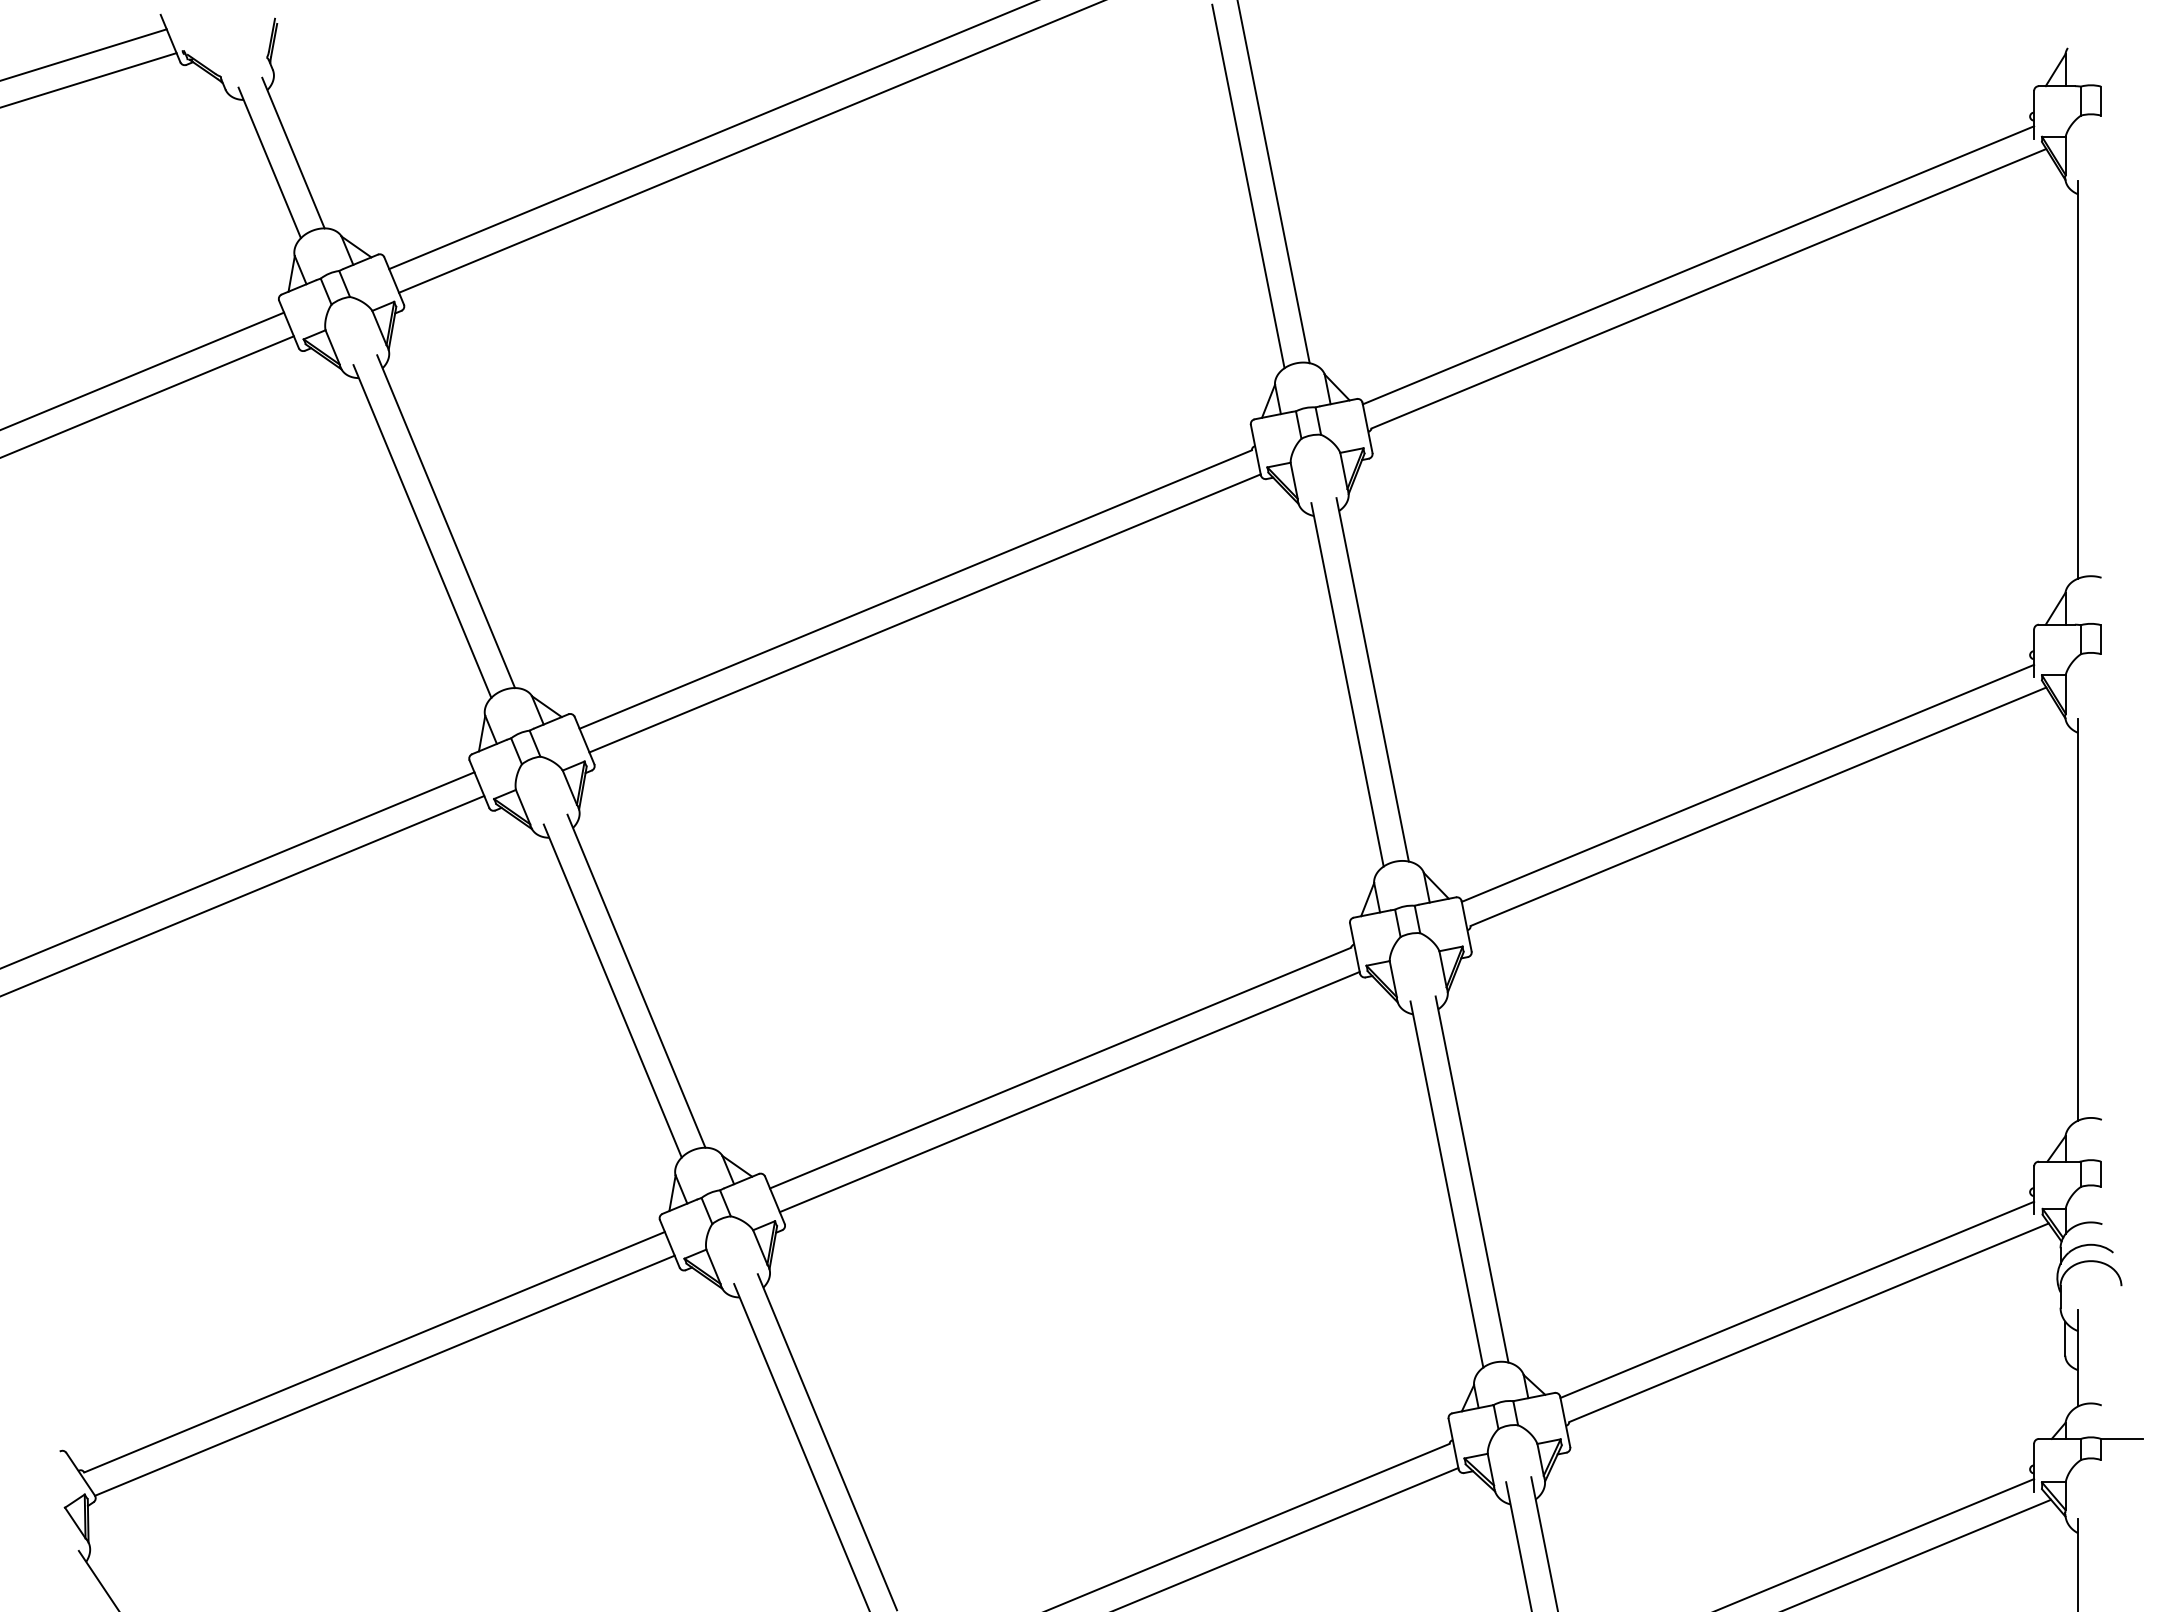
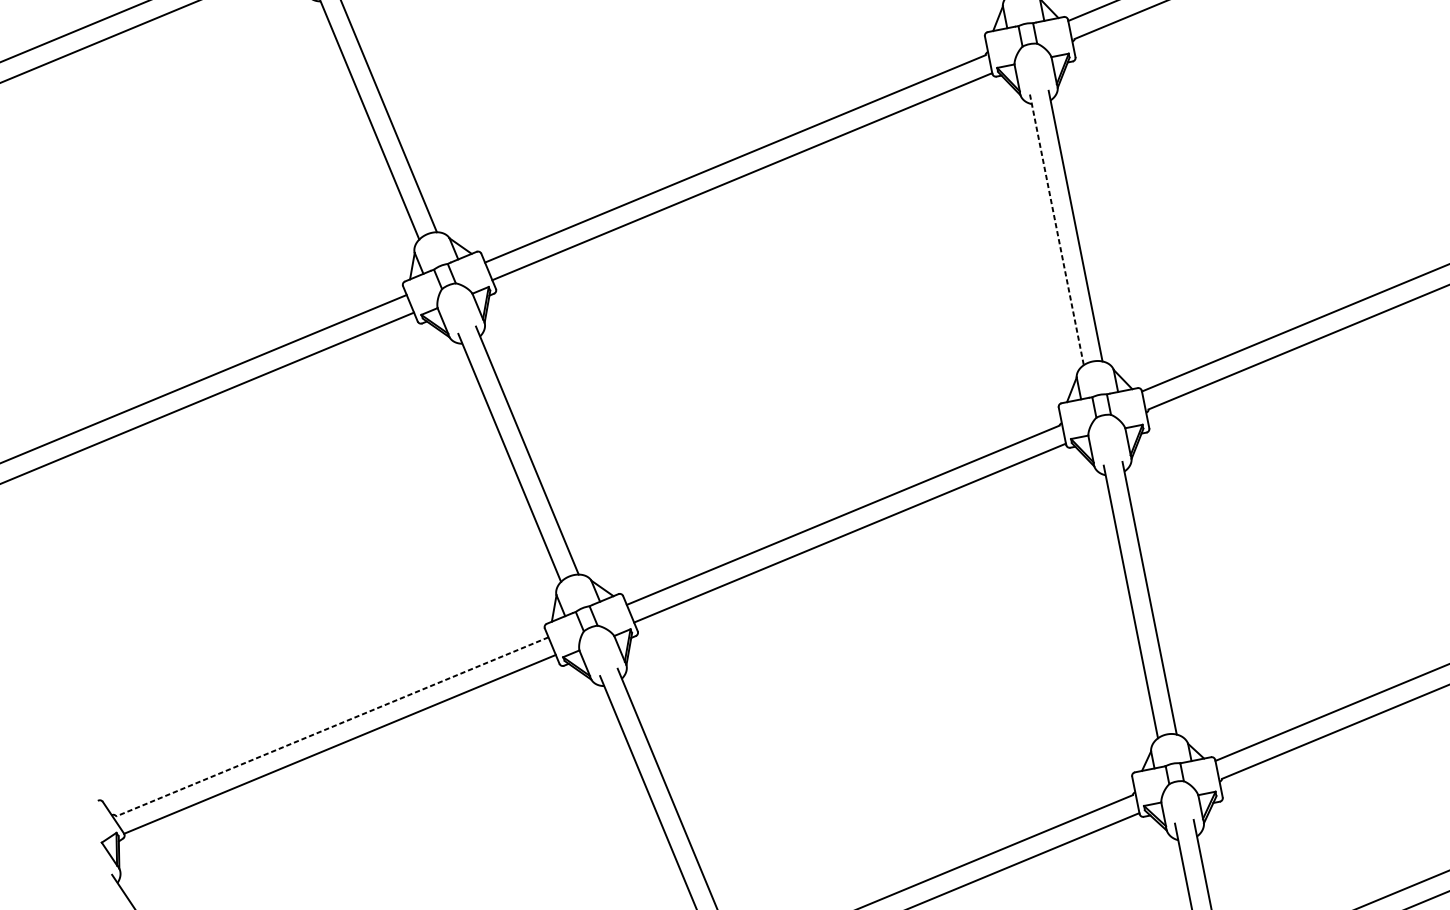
line: (1347, 685) -> (1056, 230), solid -> dashed
line: (374, 1352) -> (332, 727), solid -> dashed

